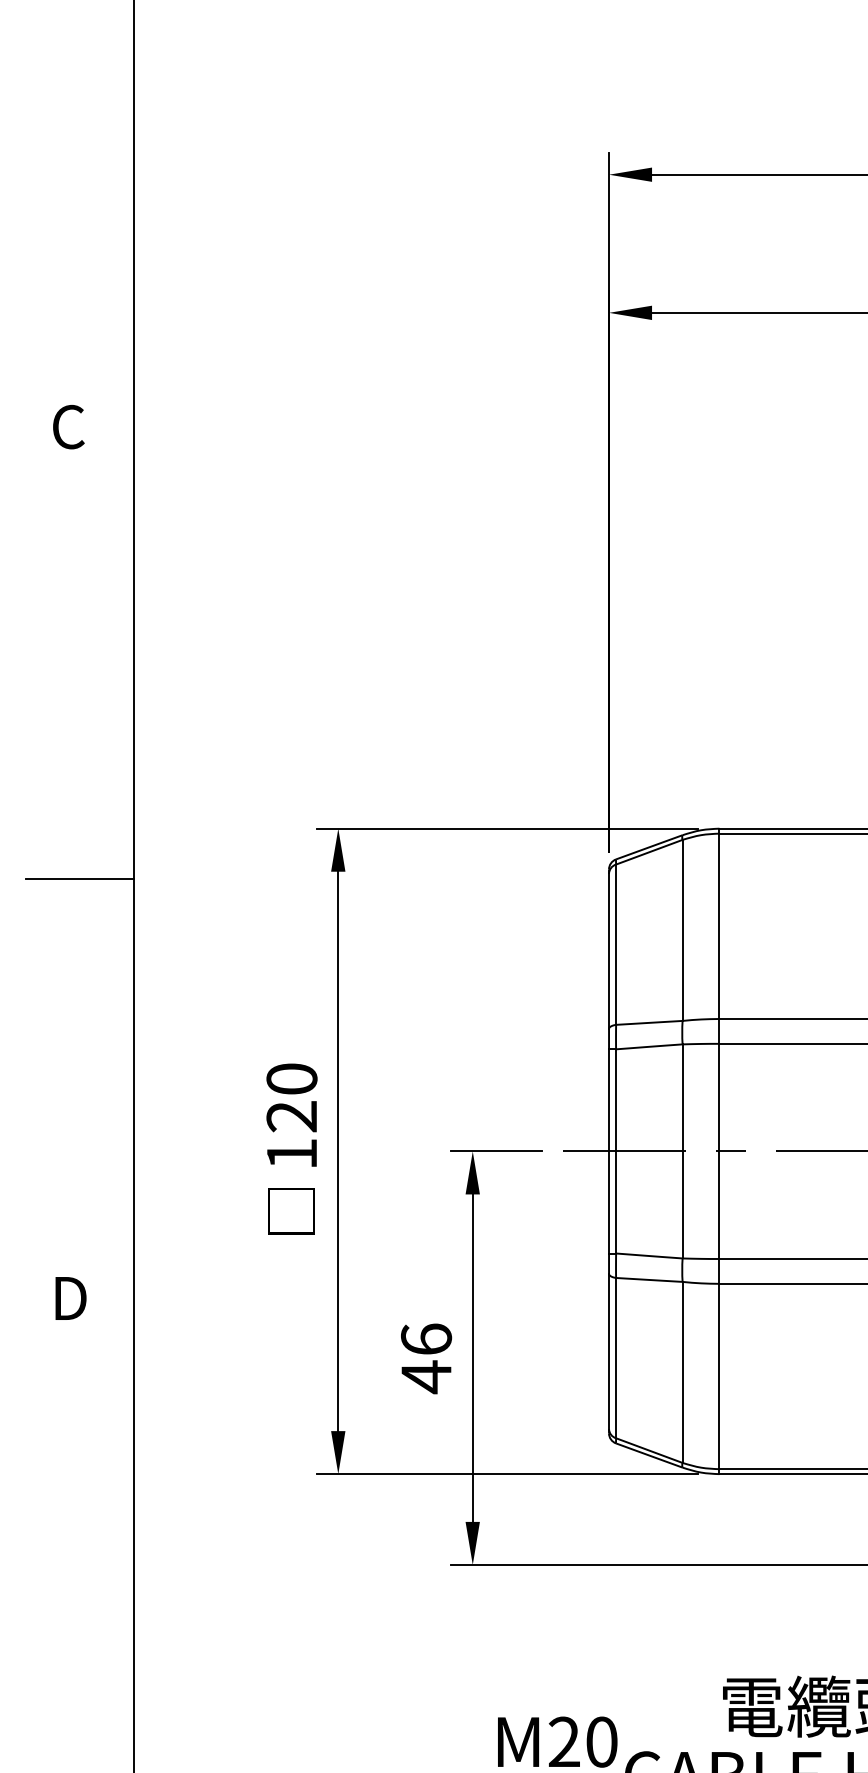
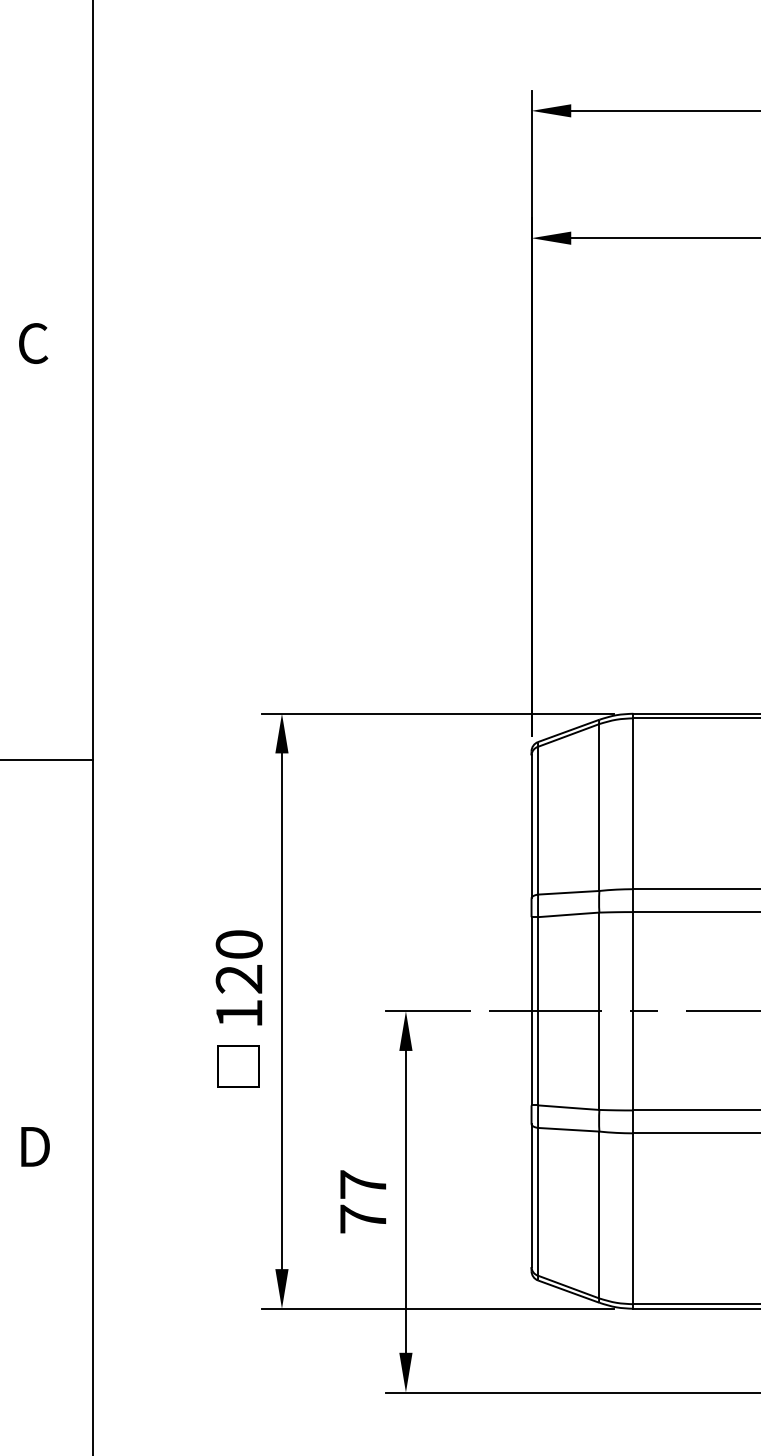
text: (426, 1358) -> (363, 1202), 46 -> 77

